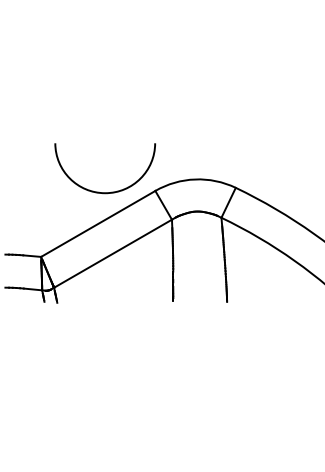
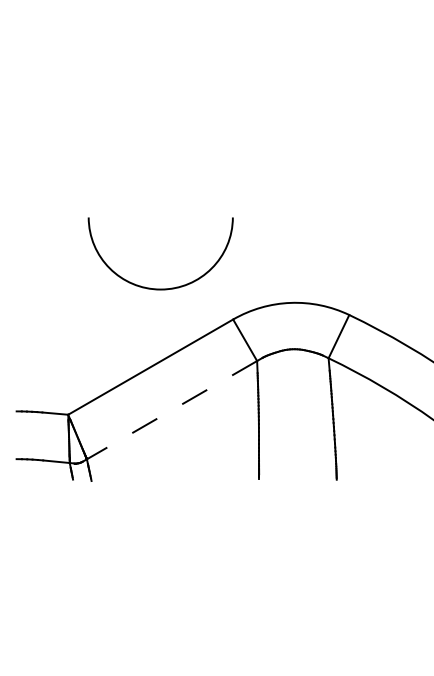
arc: (98, 191) -> (151, 287), moved
line: (112, 253) -> (171, 409), solid -> dashed

